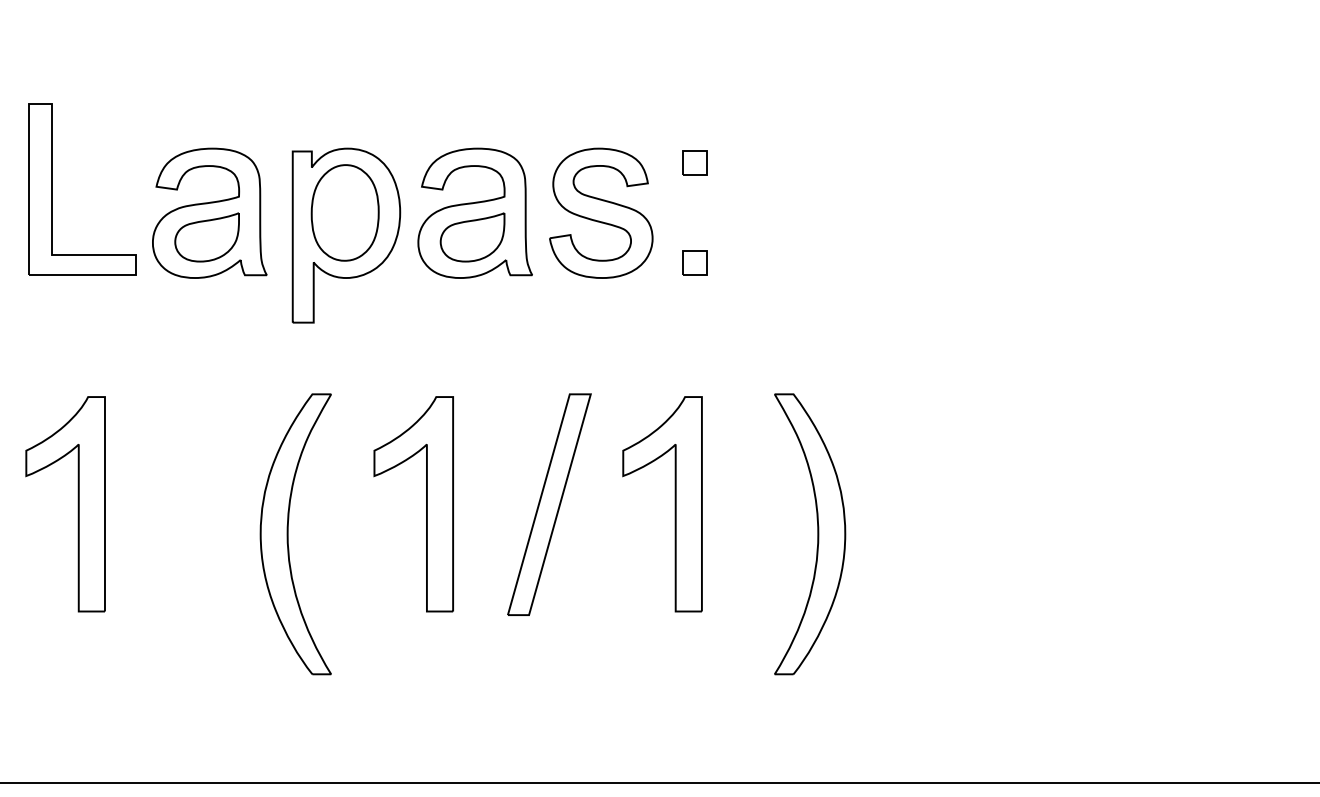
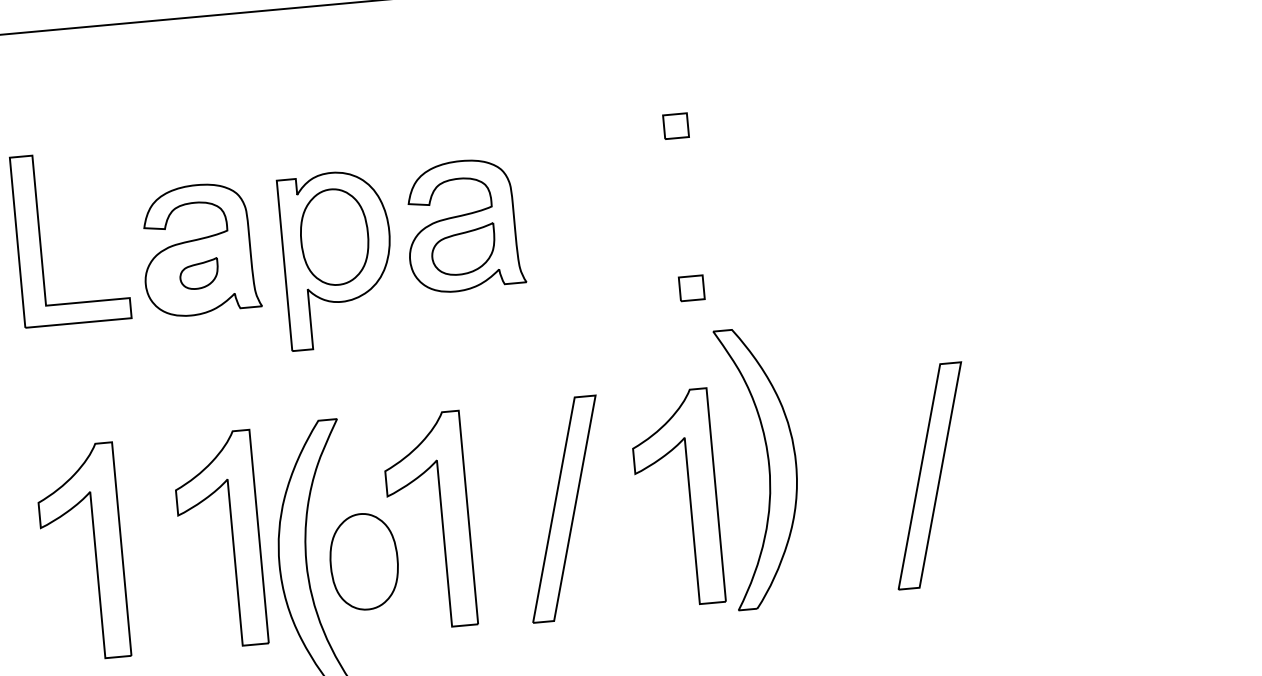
part: (694, 162) -> (675, 125), moved
part: (601, 212) -> (589, 213), removed
part: (206, 237) -> (198, 274), size x0.6
part: (694, 262) -> (690, 287), moved
part: (215, 504) -> (231, 539), added
part: (916, 504) -> (929, 475), added
part: (817, 534) -> (768, 467), moved
part: (344, 538) -> (363, 561), added

